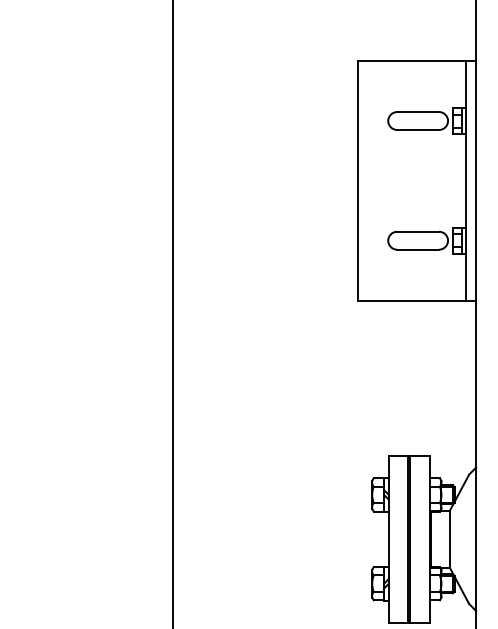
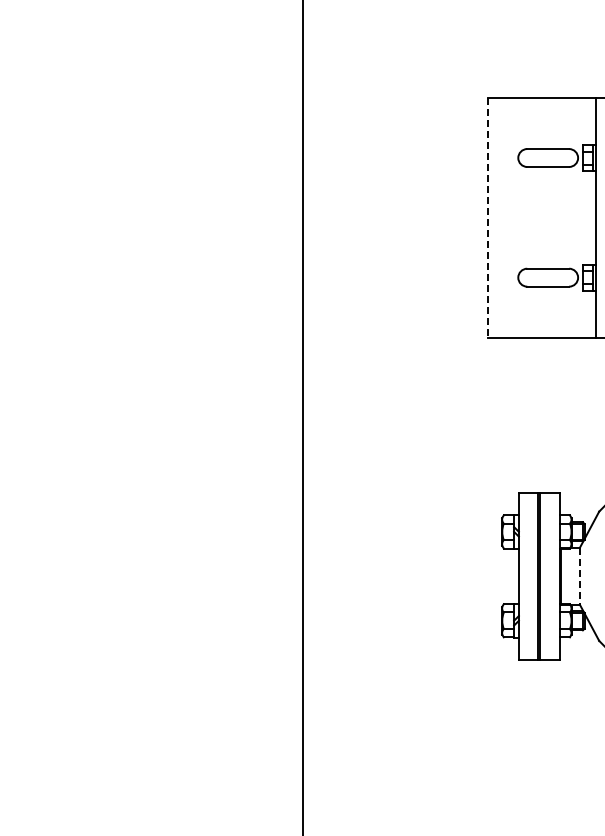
line: (358, 180) -> (488, 217), solid -> dashed
line: (450, 539) -> (580, 576), solid -> dashed

